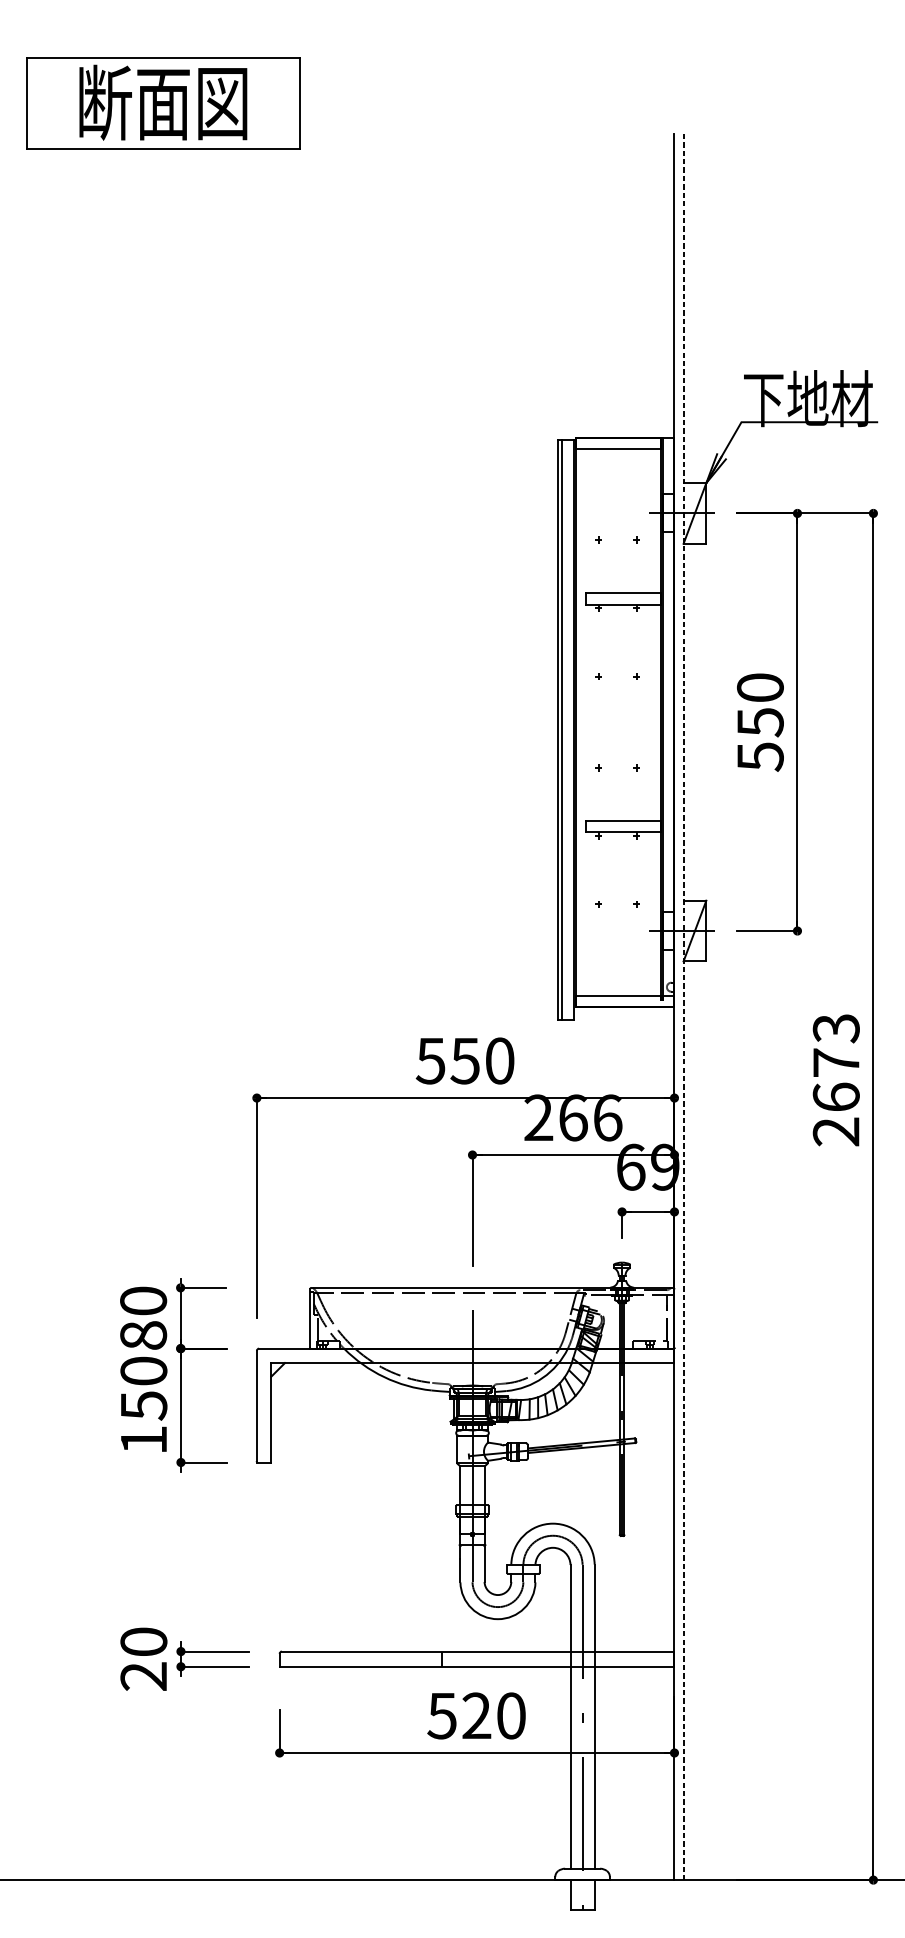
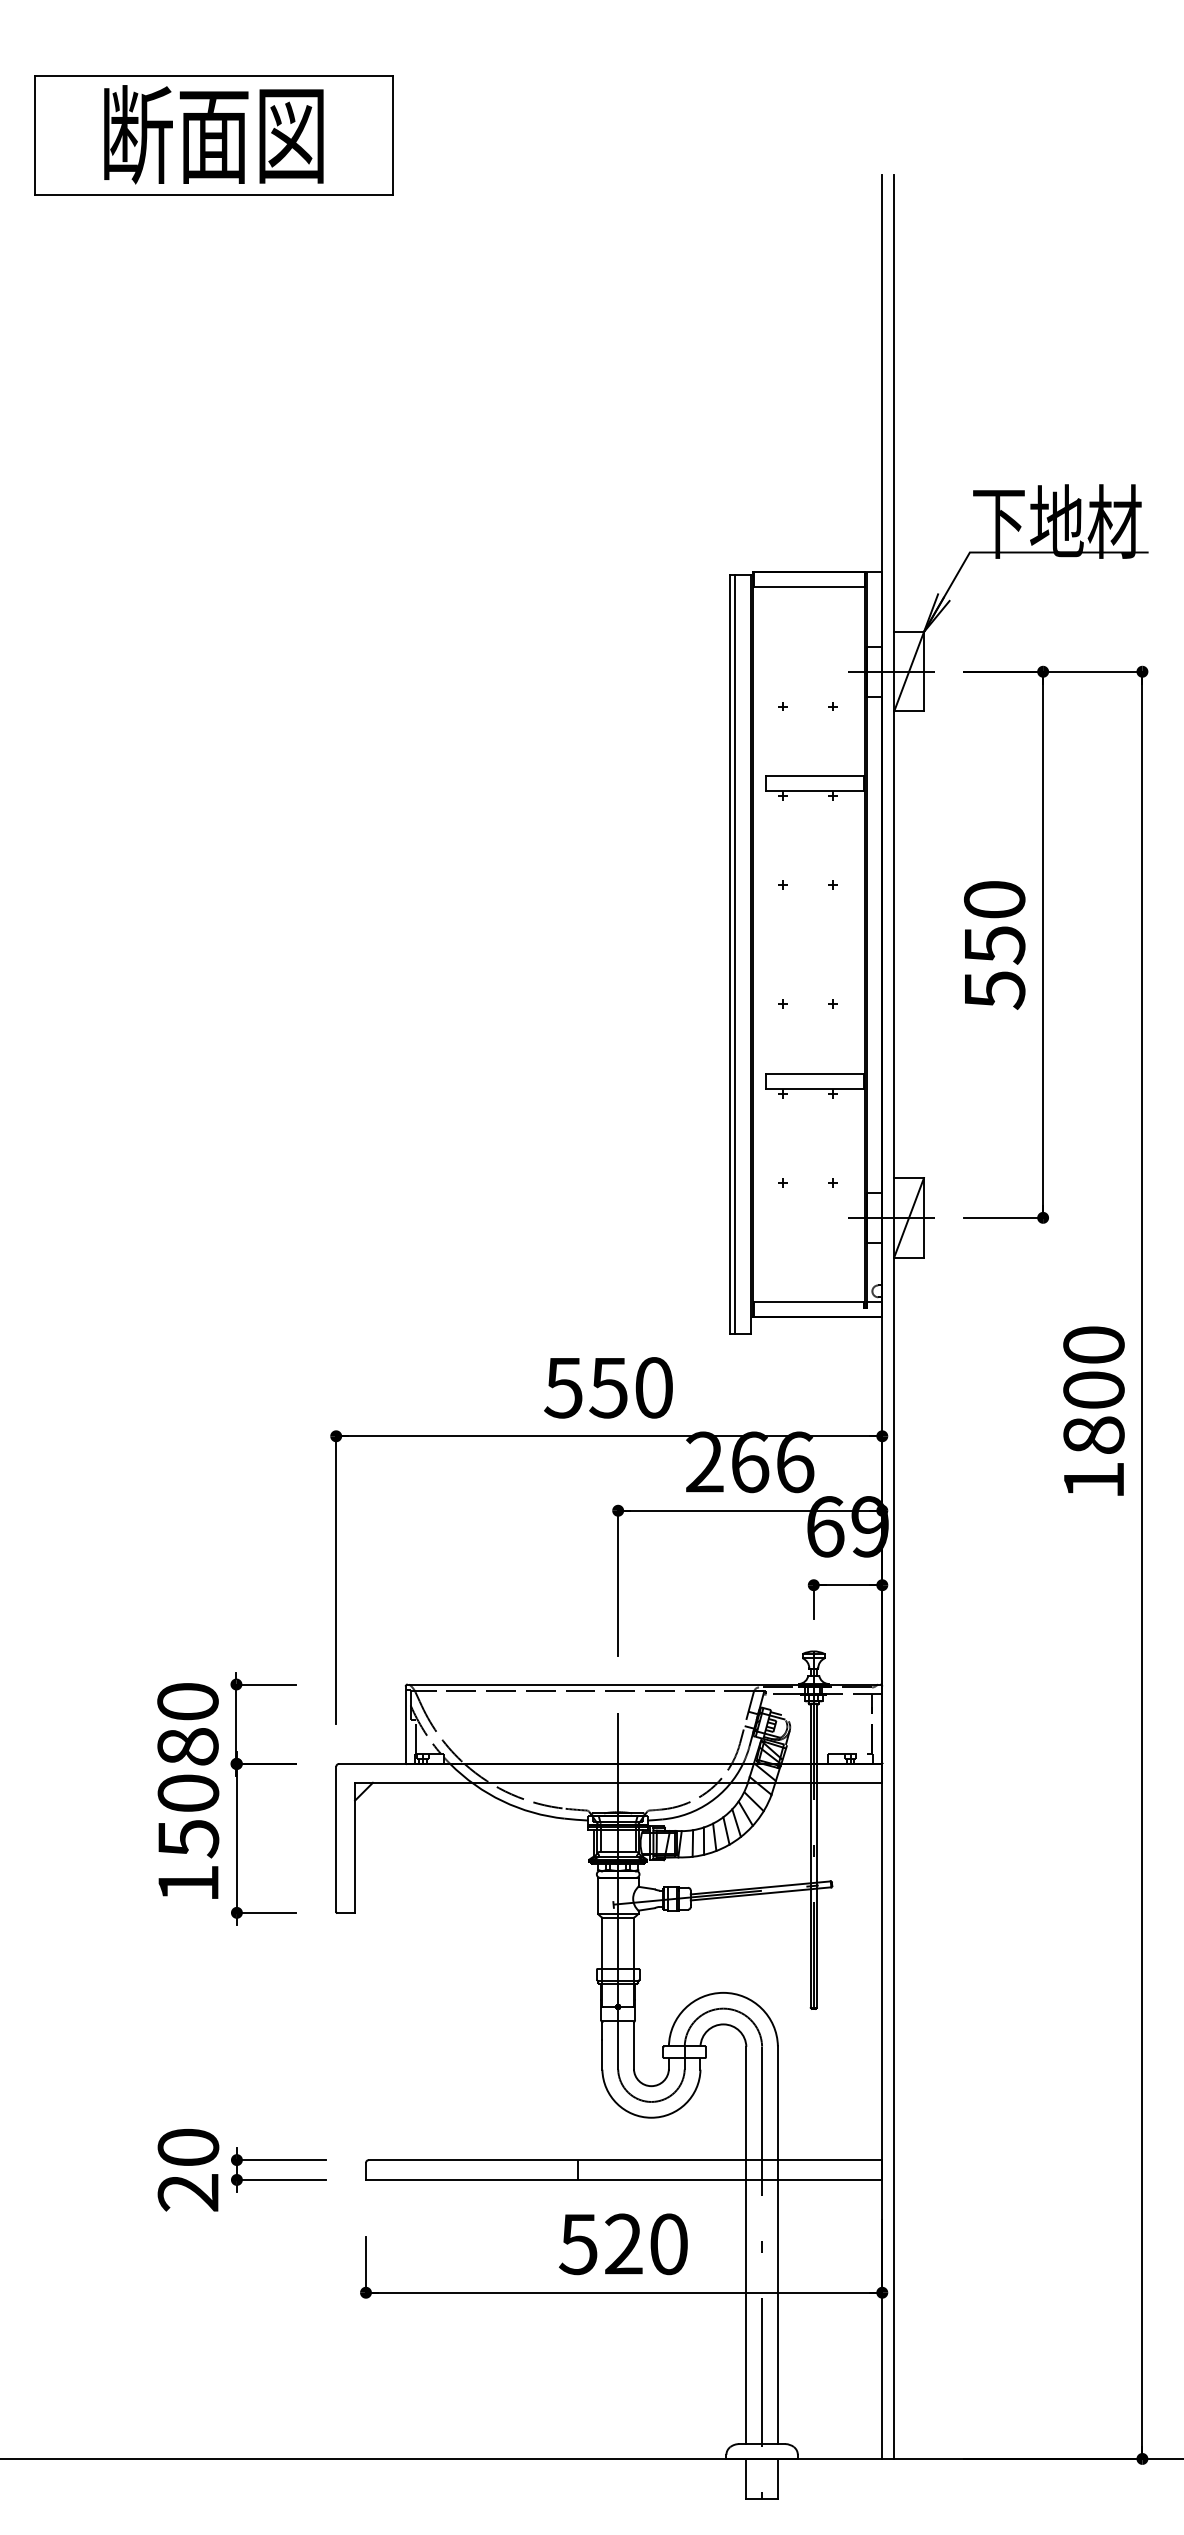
line: (683, 1007) -> (894, 1317), dashed -> solid
text: (835, 1079) -> (1093, 1412), 2673 -> 1800

